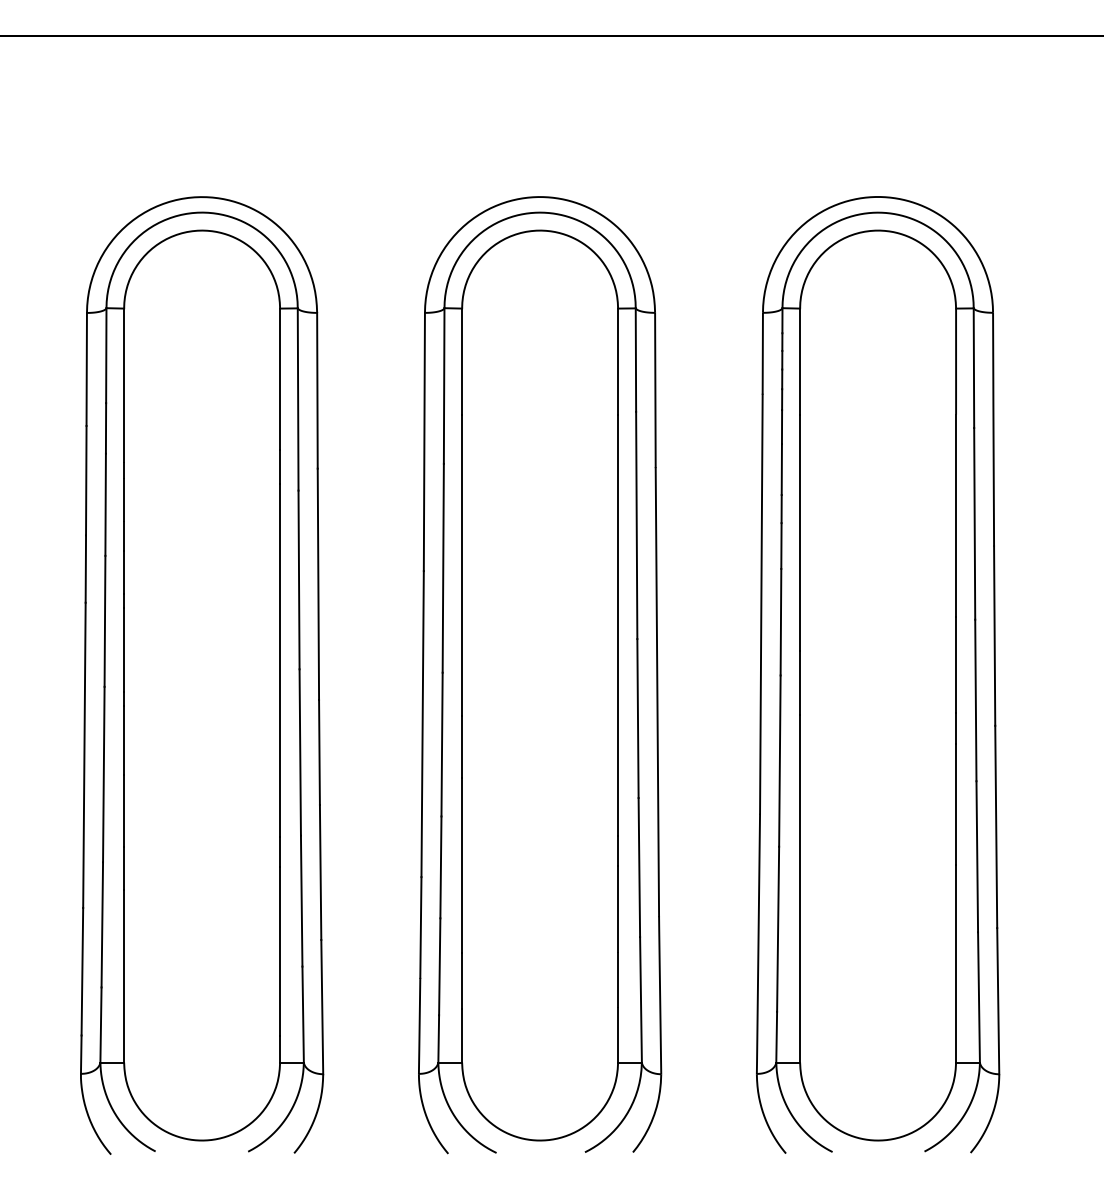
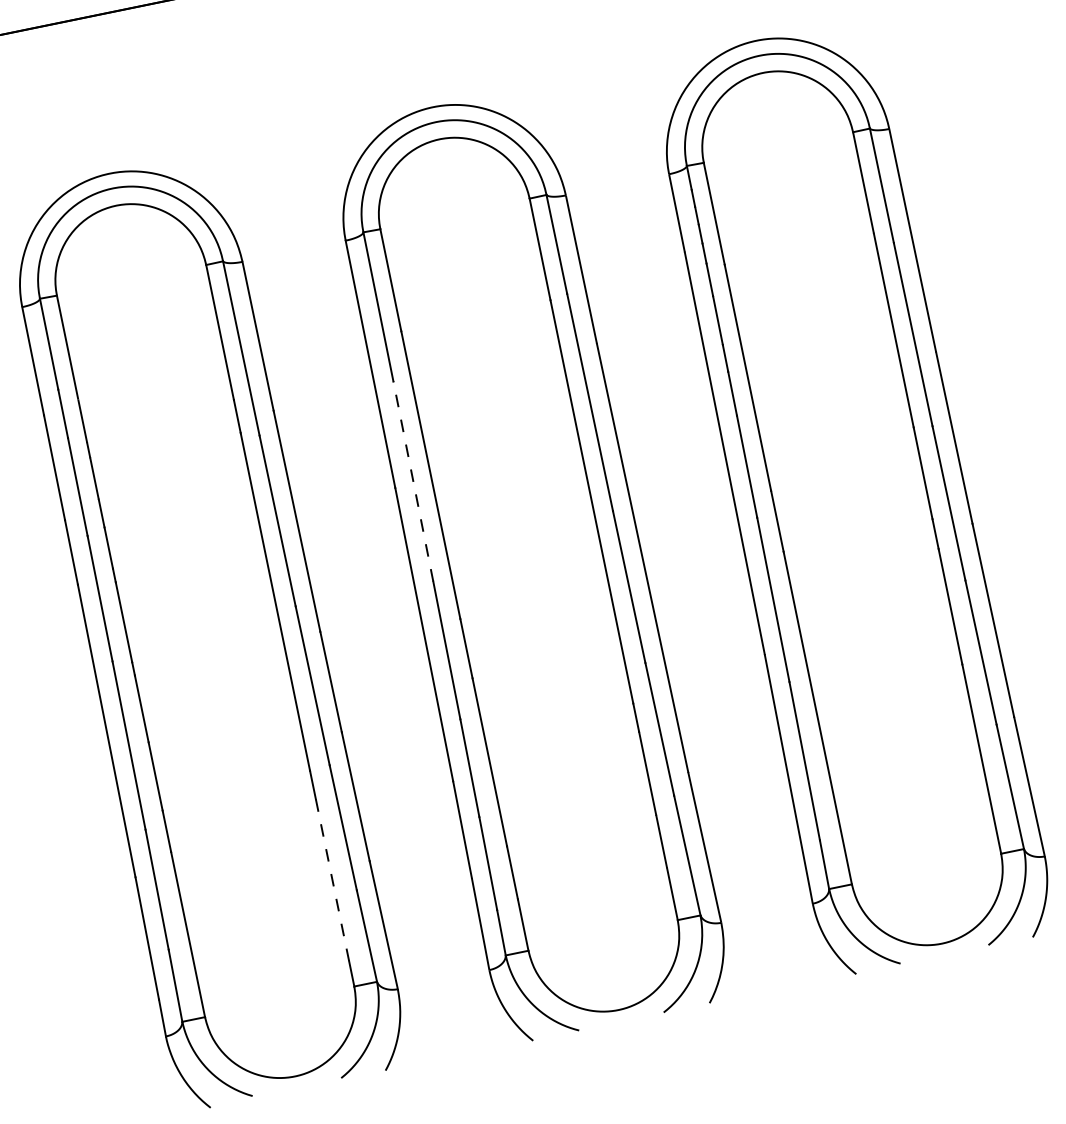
line: (443, 567) -> (413, 480), solid -> dashed
line: (280, 951) -> (332, 880), solid -> dashed

